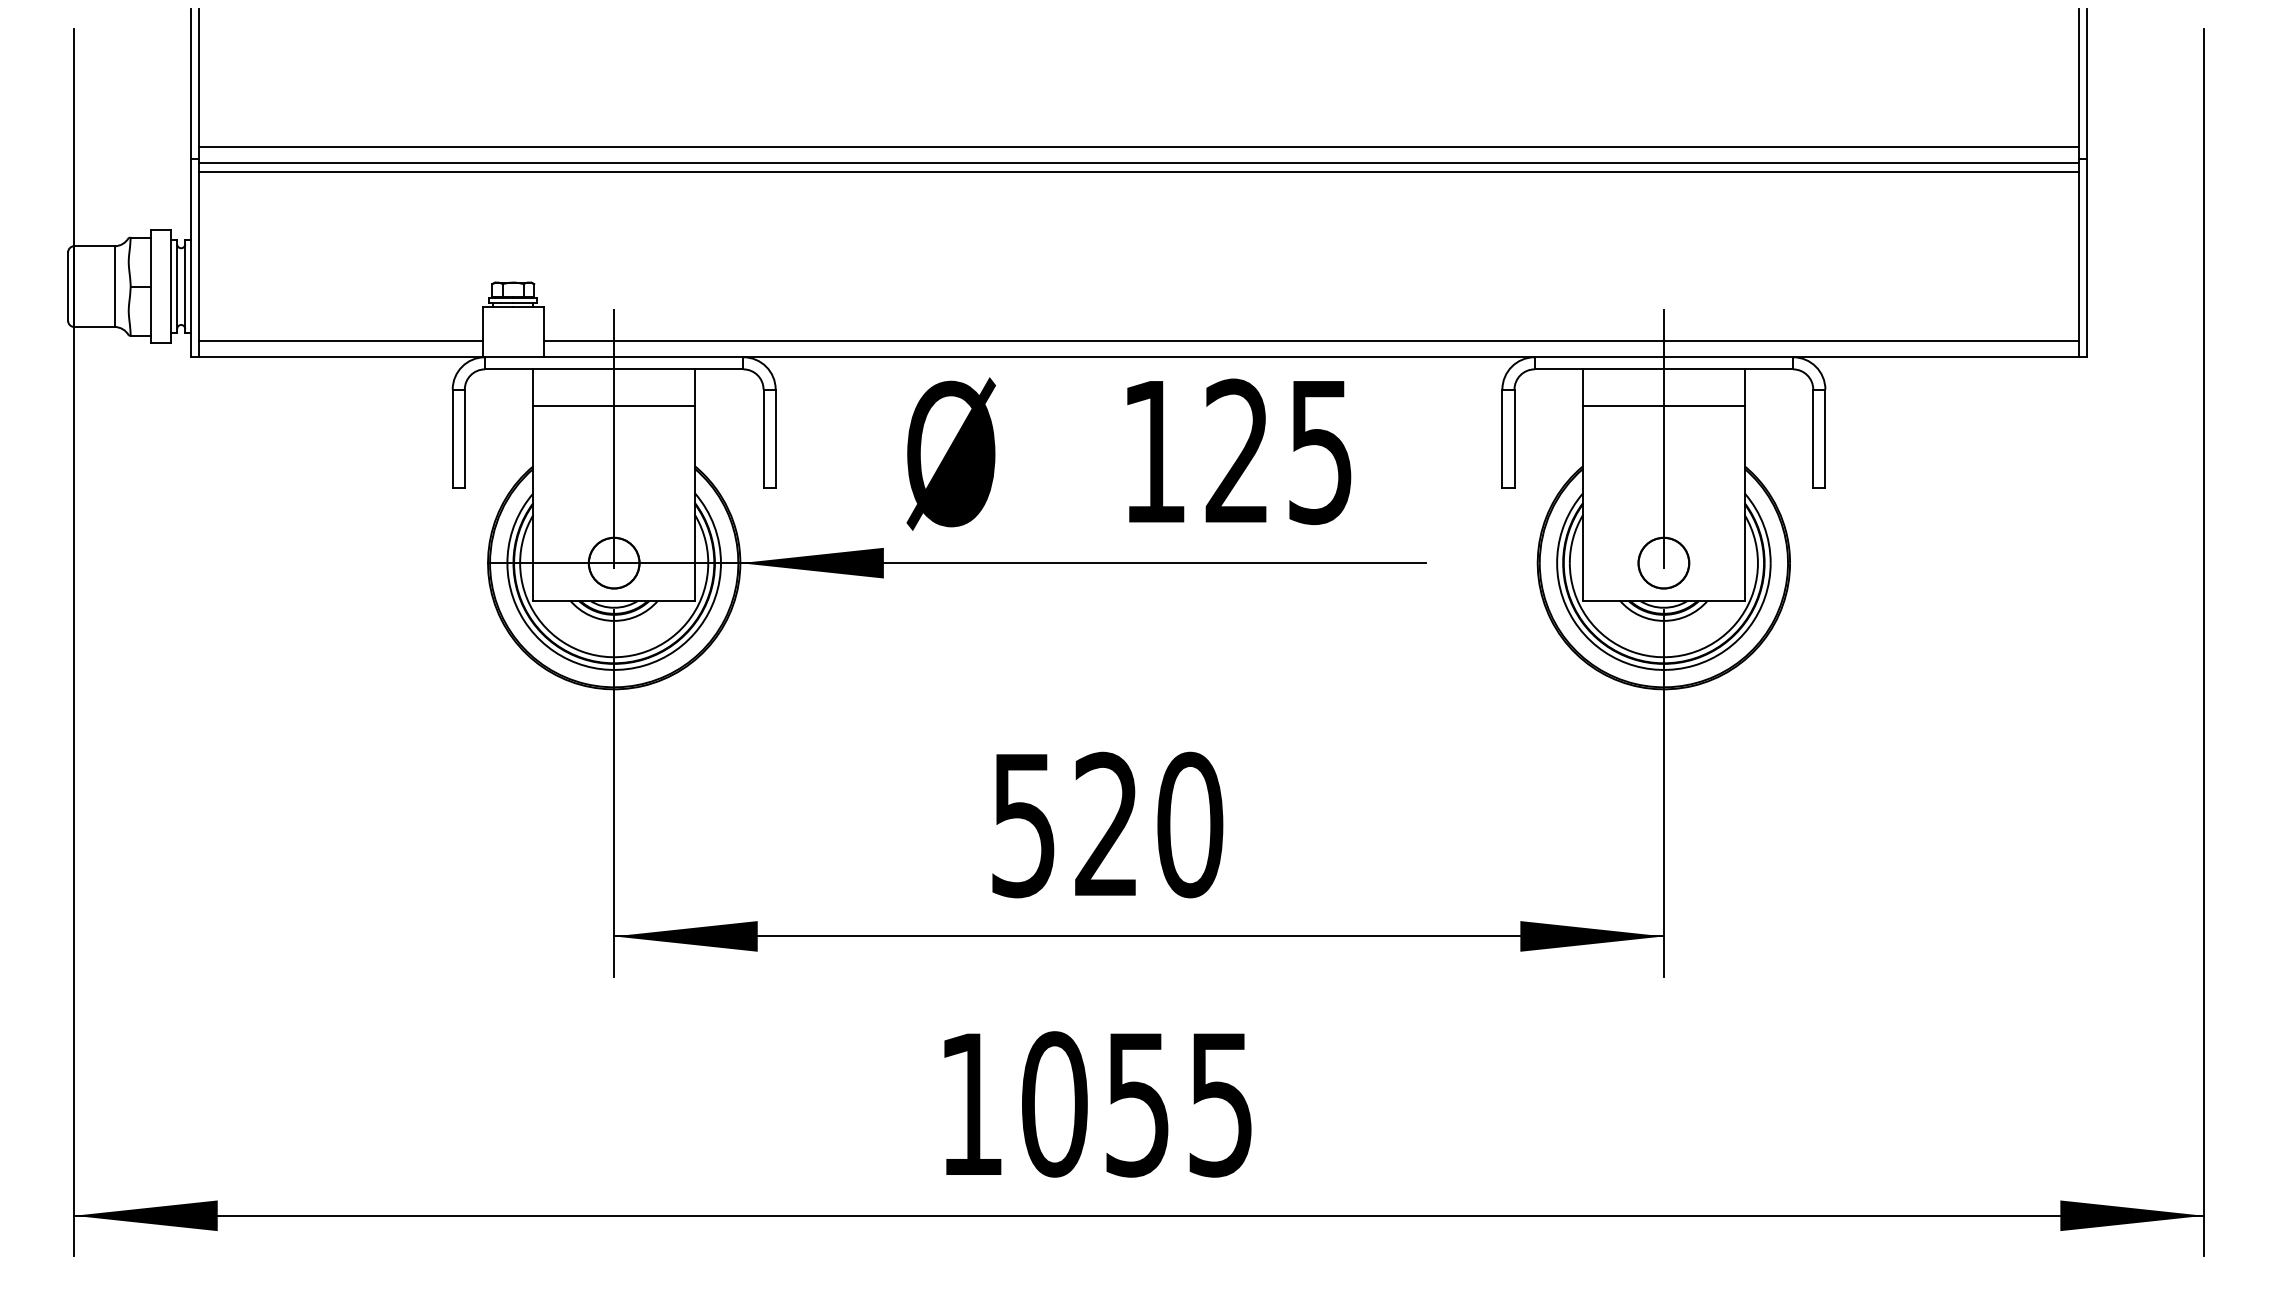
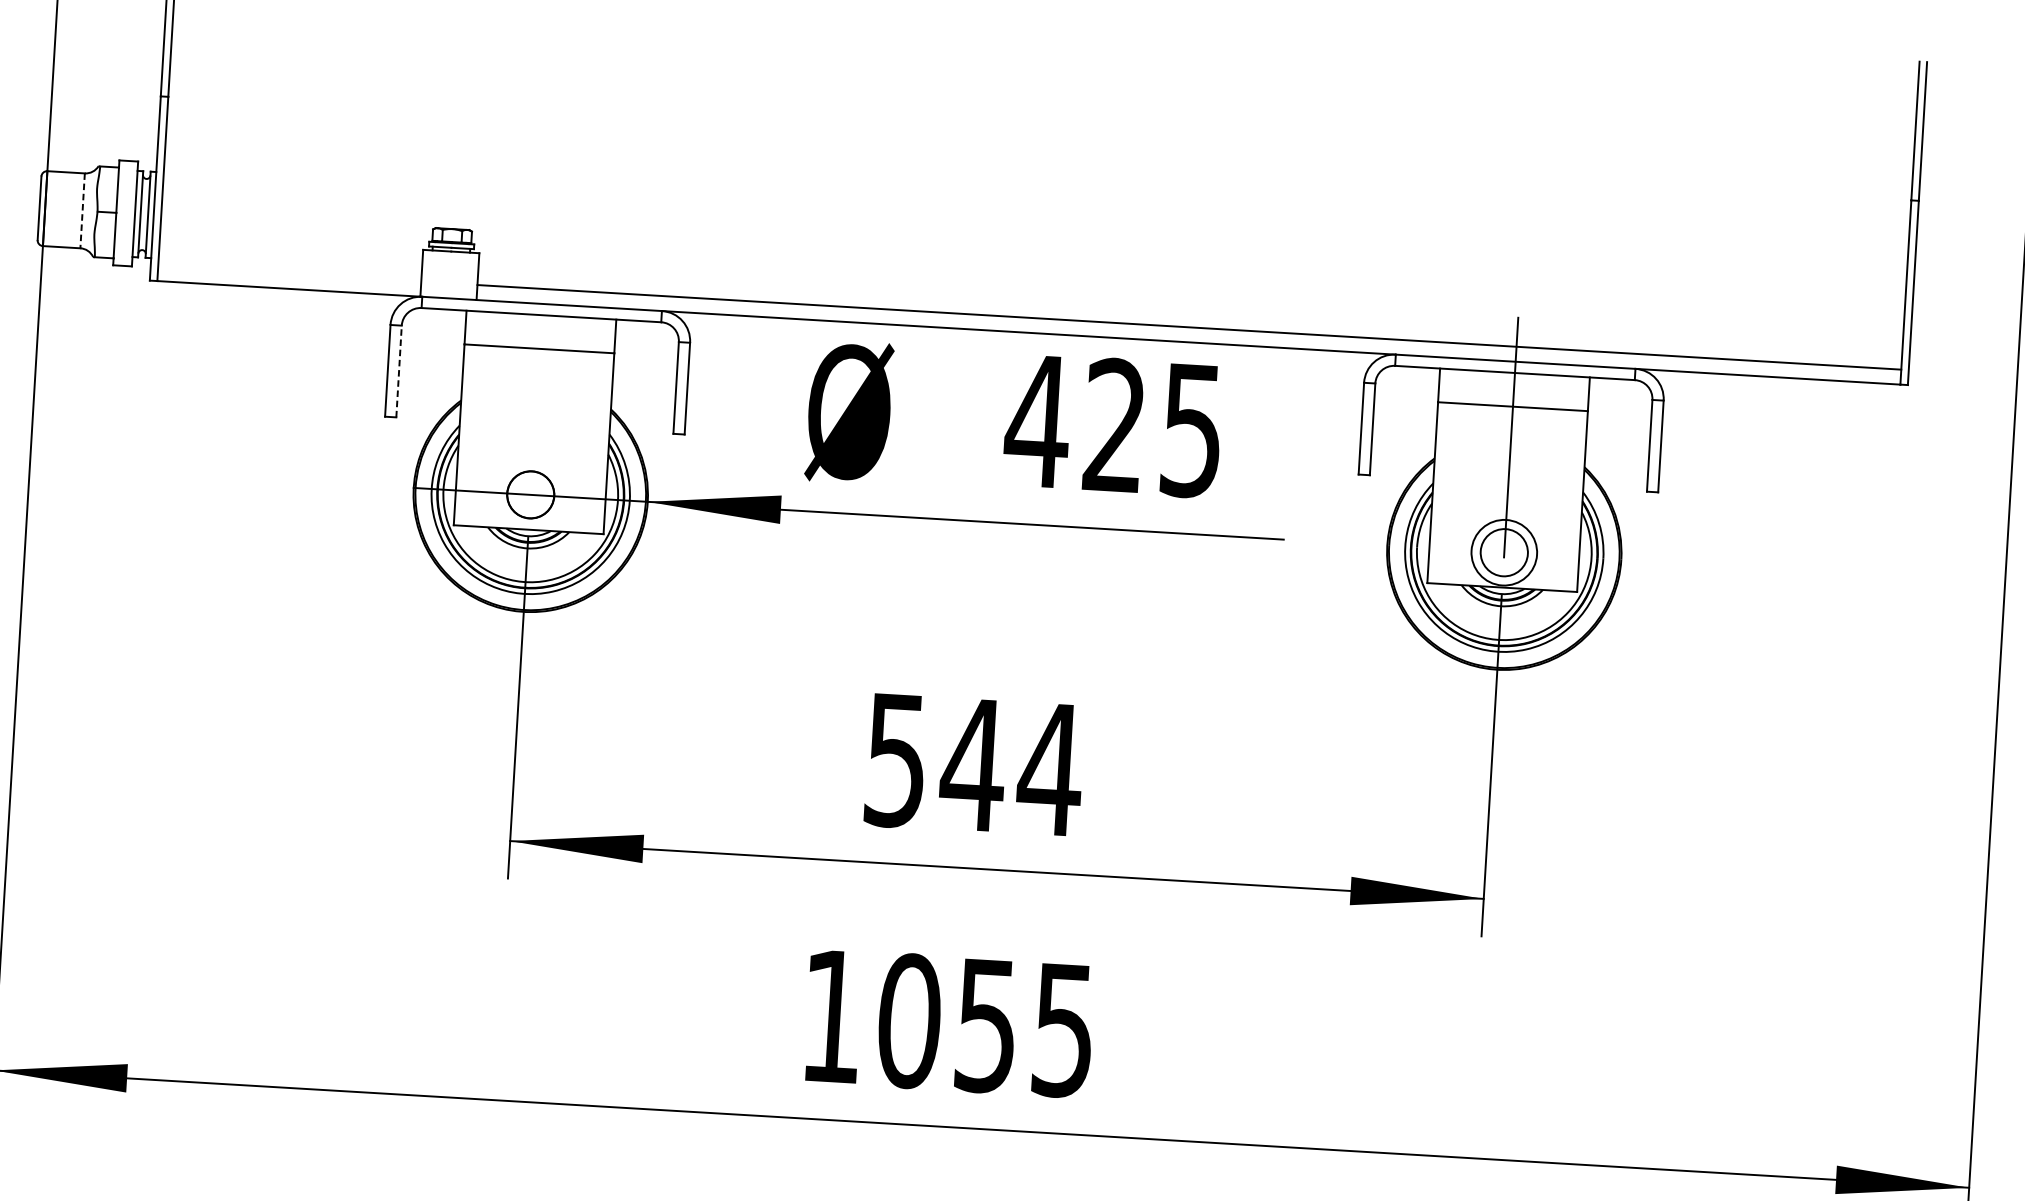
line: (1138, 147) -> (1039, 138), removed
line: (1138, 163) -> (1039, 153), removed
line: (1138, 171) -> (1038, 160), removed
line: (114, 287) -> (82, 211), solid -> dashed
line: (340, 341) -> (289, 274), removed
line: (464, 438) -> (398, 371), solid -> dashed
line: (614, 438) -> (537, 379), removed
text: (1153, 451) -> (1037, 421), 125 -> 425
circle: (1663, 562) -> (1503, 552), size x1.4
text: (1148, 824) -> (1011, 766), 520 -> 544

